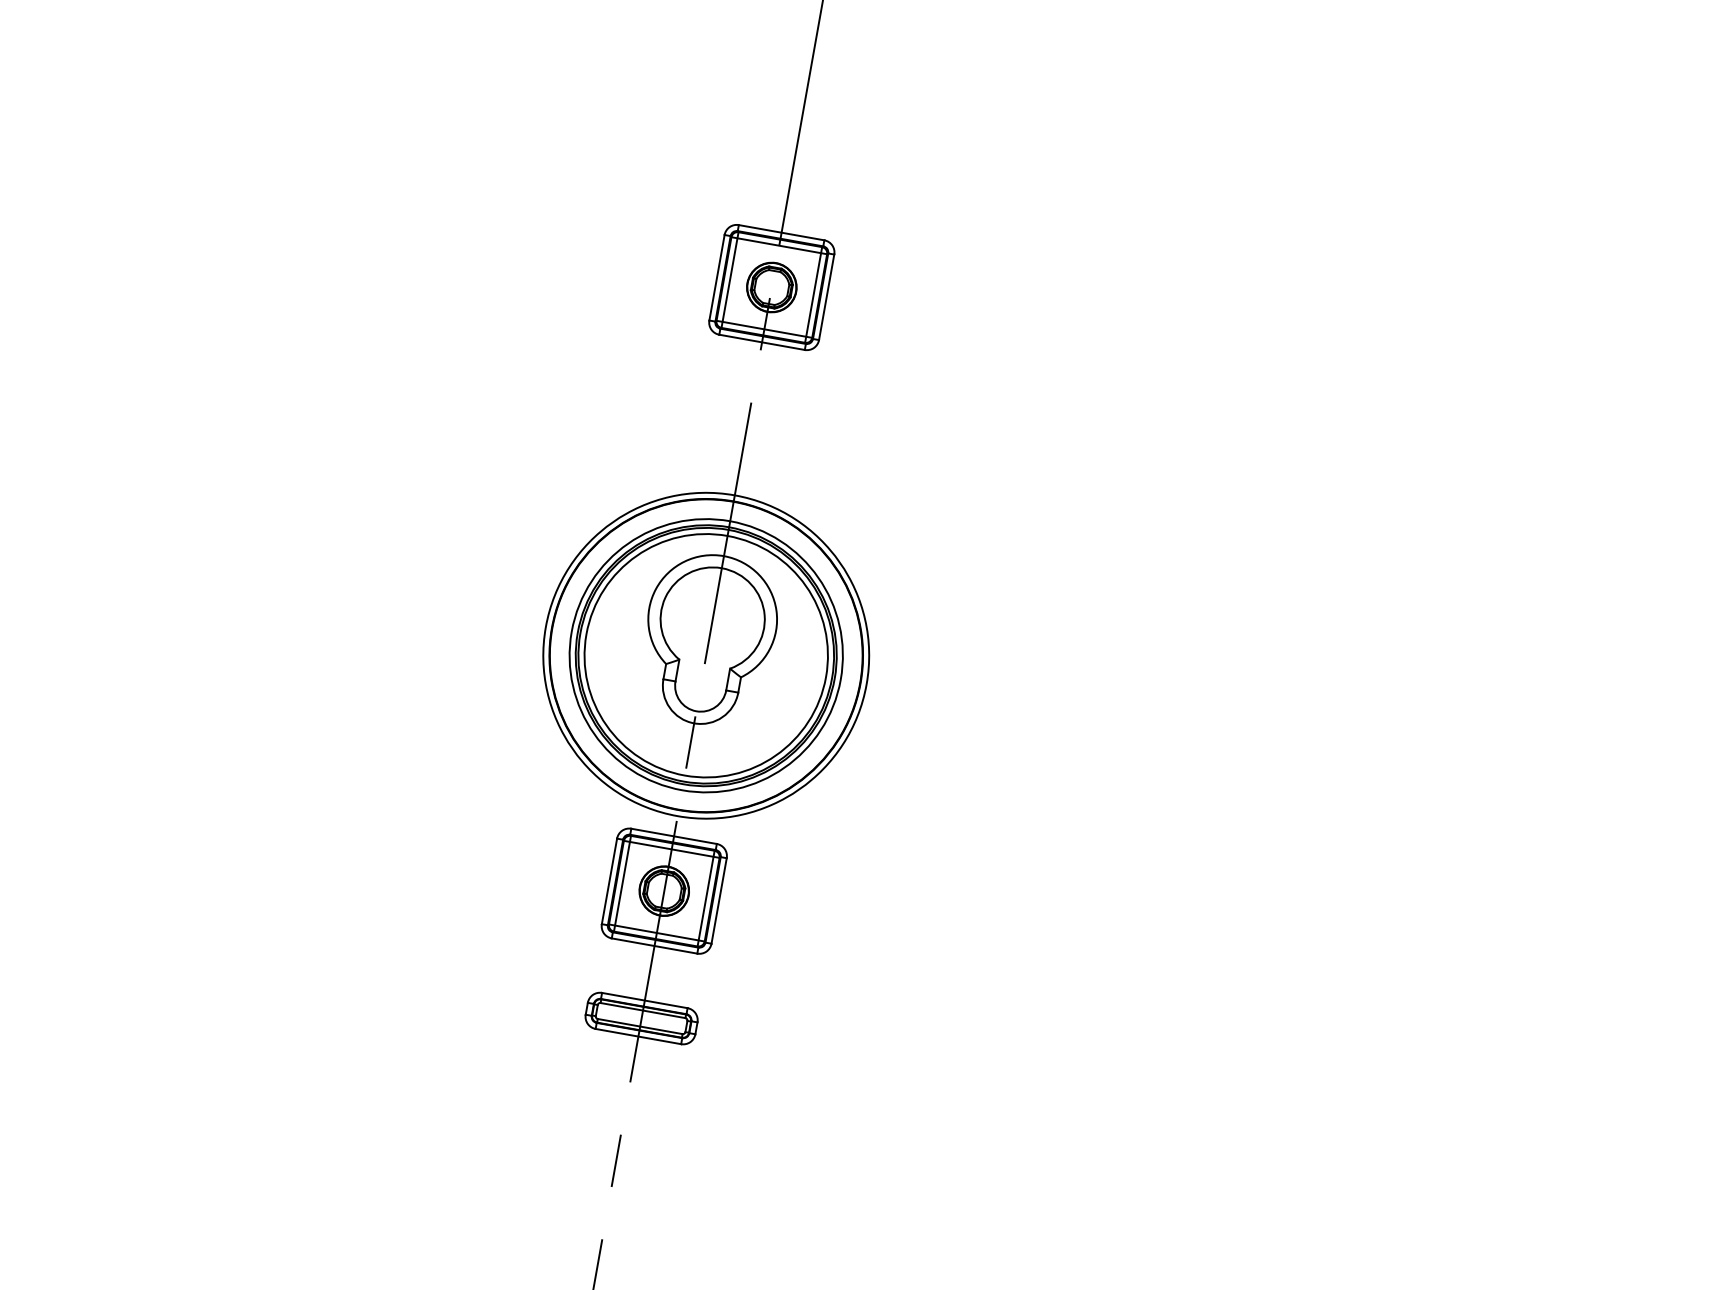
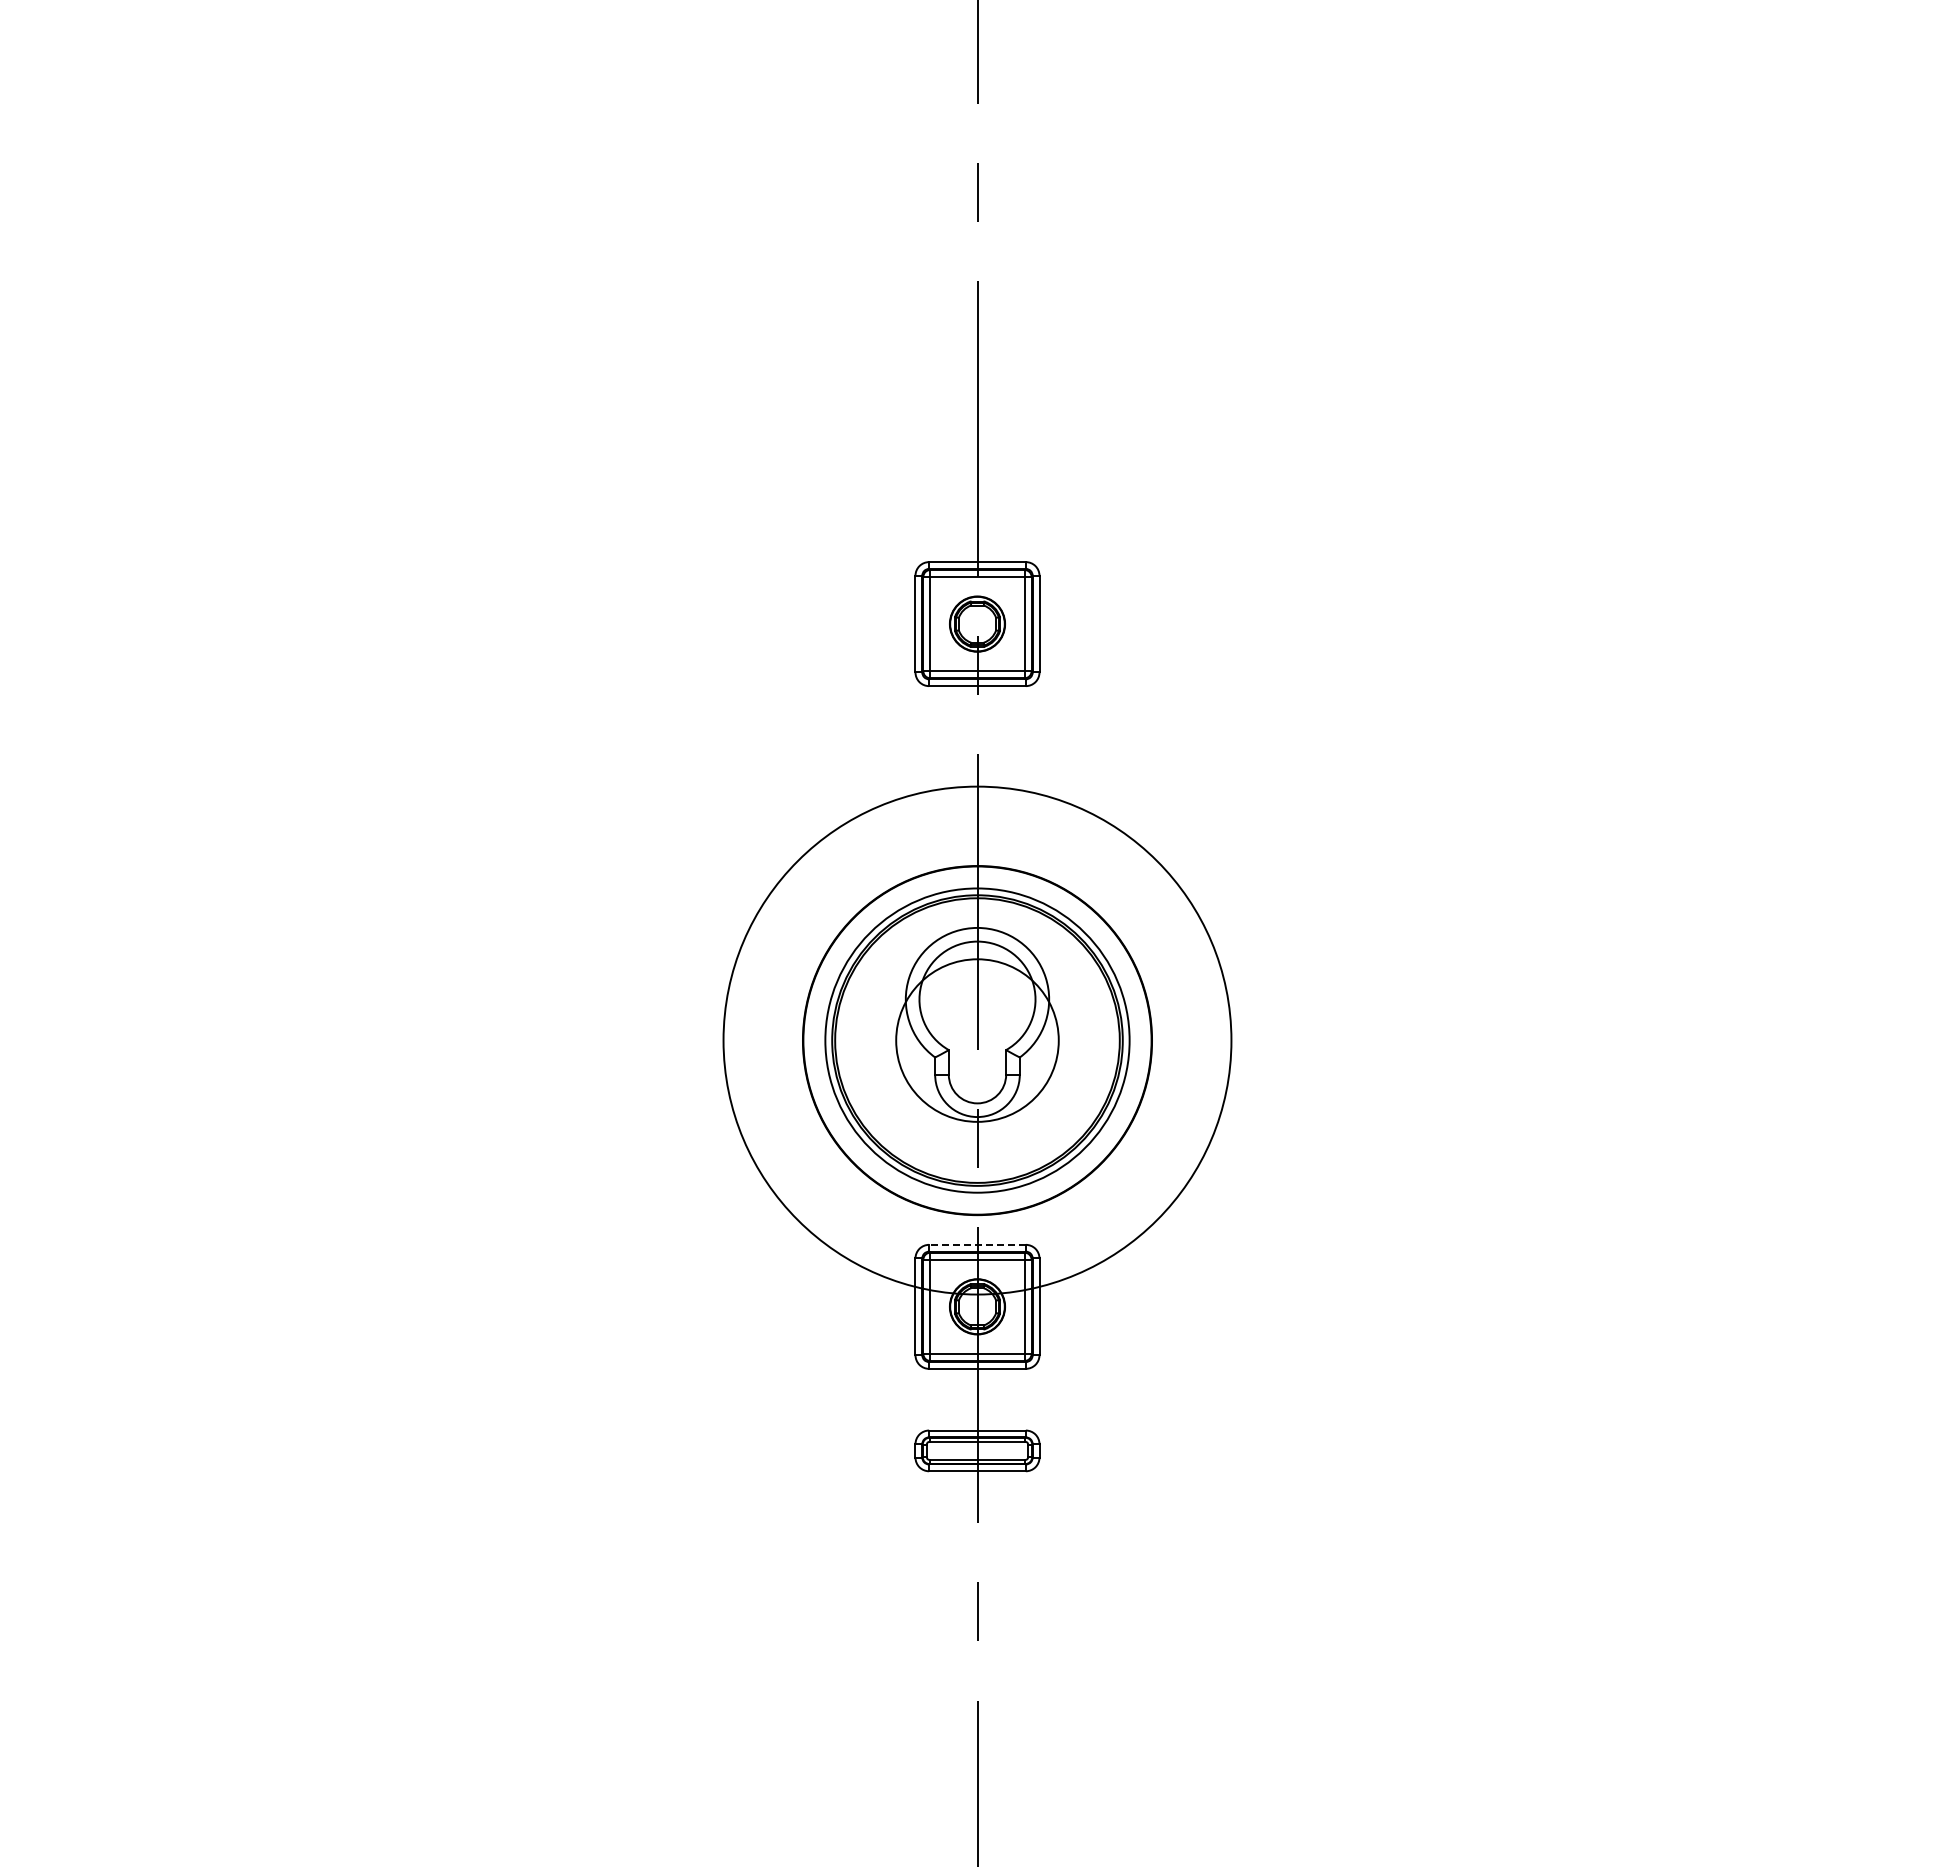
circle: (706, 655) -> (977, 1040), size x0.6
circle: (706, 655) -> (977, 1040), size x1.4
line: (674, 836) -> (977, 1244), solid -> dashed

